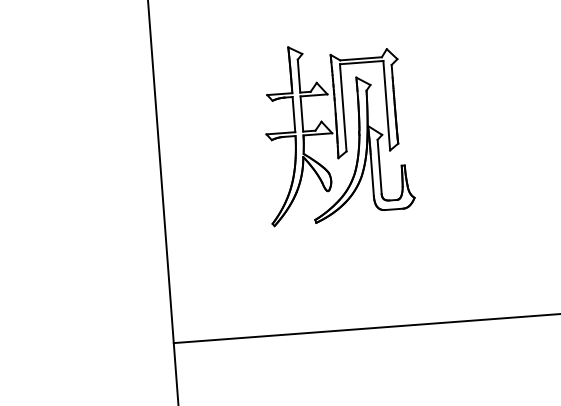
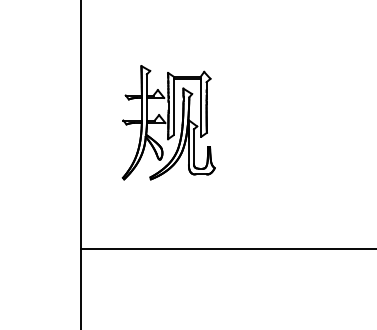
part: (337, 132) -> (168, 122), moved

